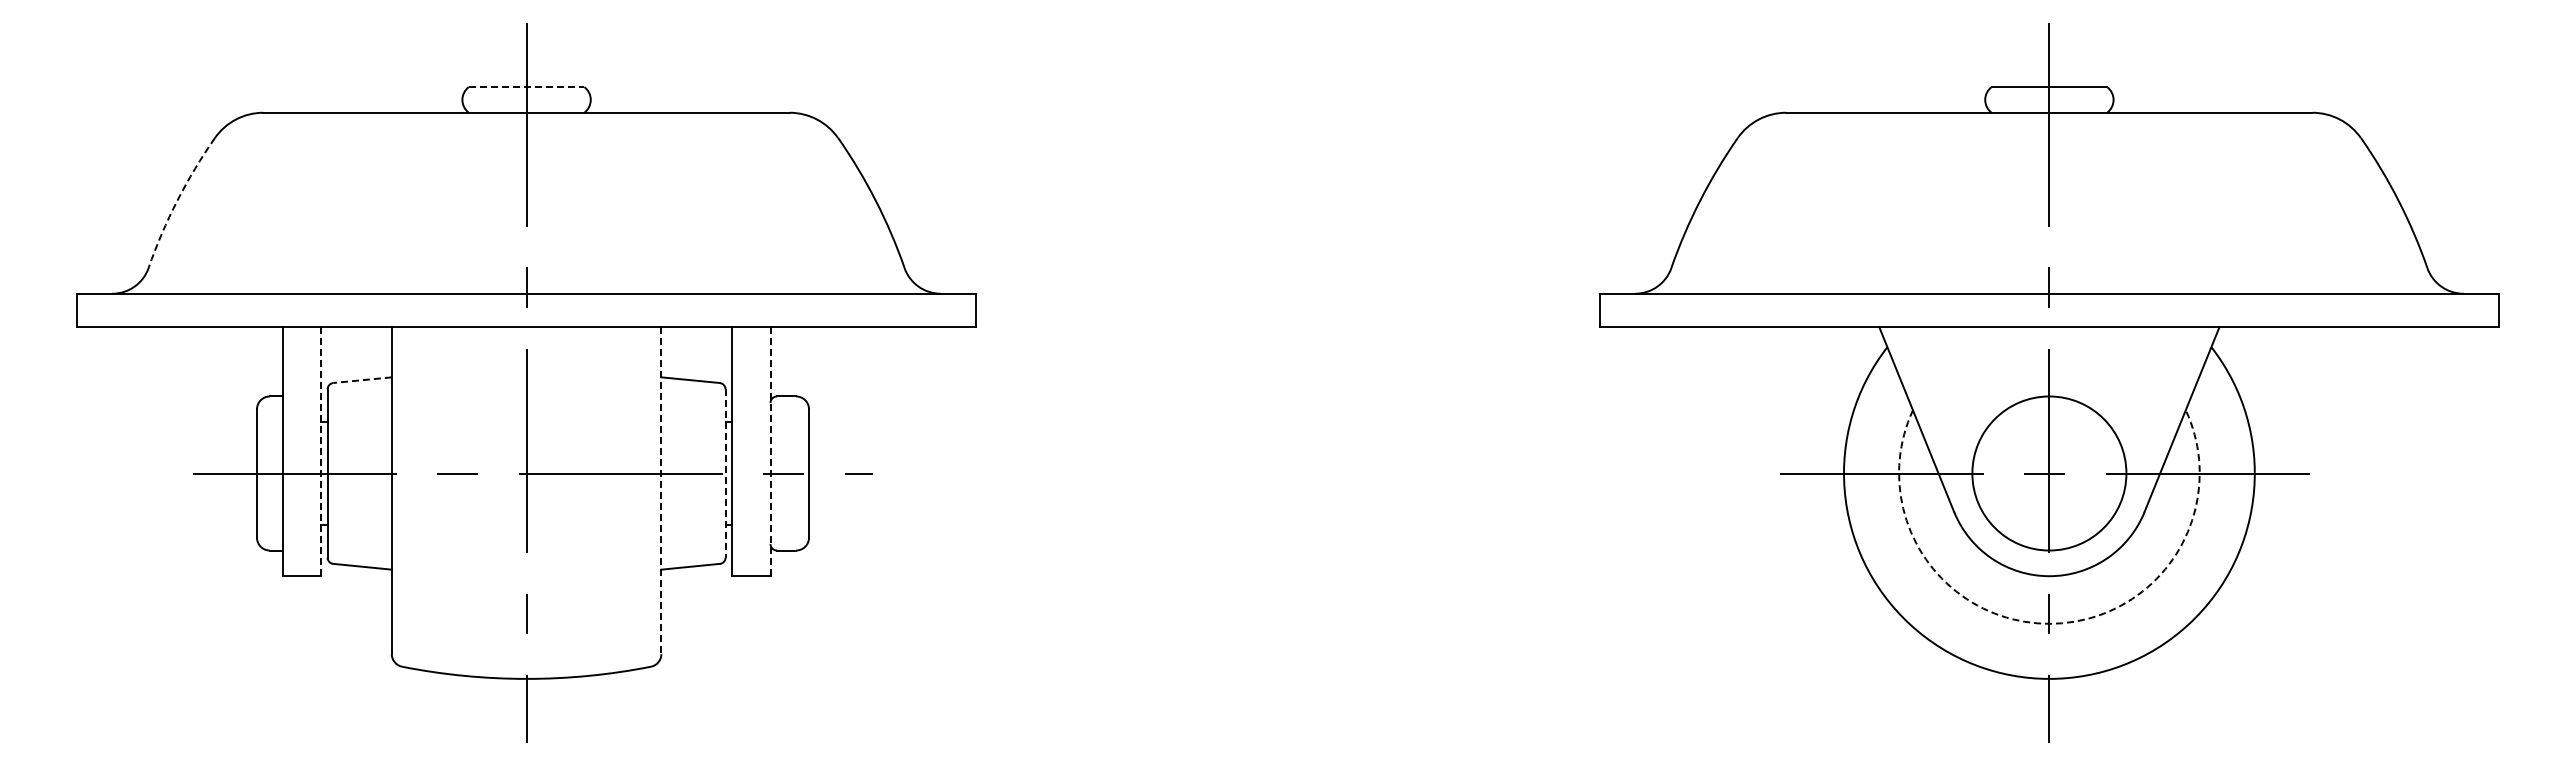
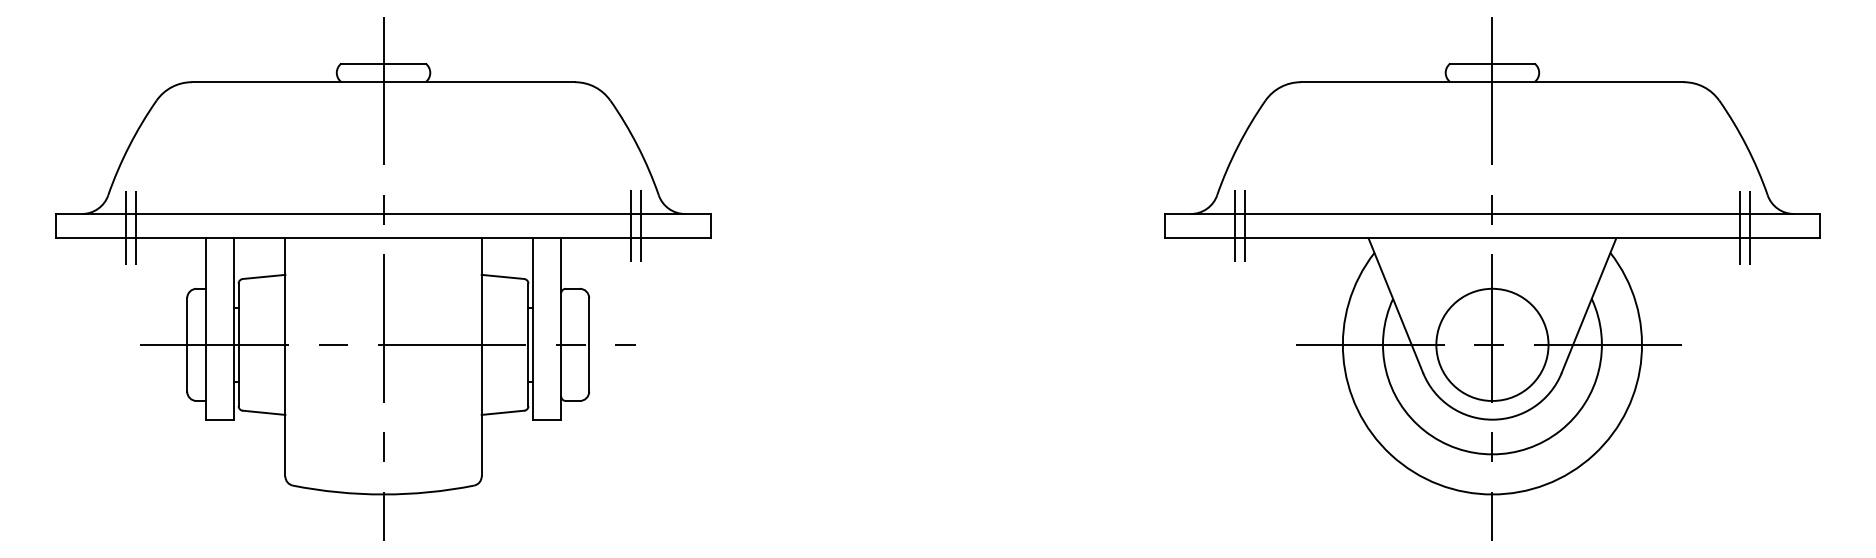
line: (526, 87) -> (383, 63), dashed -> solid
arc: (177, 200) -> (129, 146), dashed -> solid
line: (866, 310) -> (631, 226), added
line: (879, 310) -> (640, 226), added
line: (1696, 310) -> (1235, 226), added
line: (1709, 310) -> (1244, 226), added
line: (173, 312) -> (126, 227), added
line: (186, 312) -> (135, 227), added
line: (2389, 312) -> (1740, 227), added
line: (2402, 312) -> (1749, 227), added
line: (362, 380) -> (264, 277), dashed -> solid
line: (321, 451) -> (234, 328), dashed -> solid
line: (770, 451) -> (561, 328), dashed -> solid
line: (725, 474) -> (528, 345), dashed -> solid
line: (661, 491) -> (481, 358), dashed -> solid
arc: (2049, 623) -> (1492, 454), dashed -> solid

